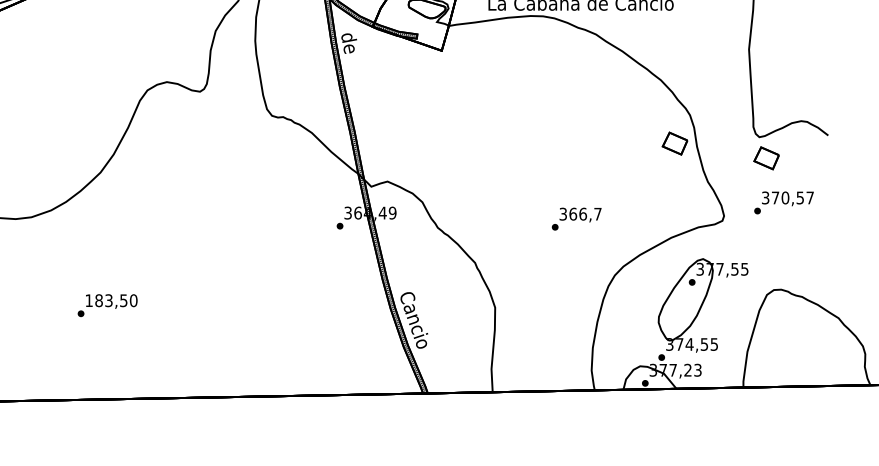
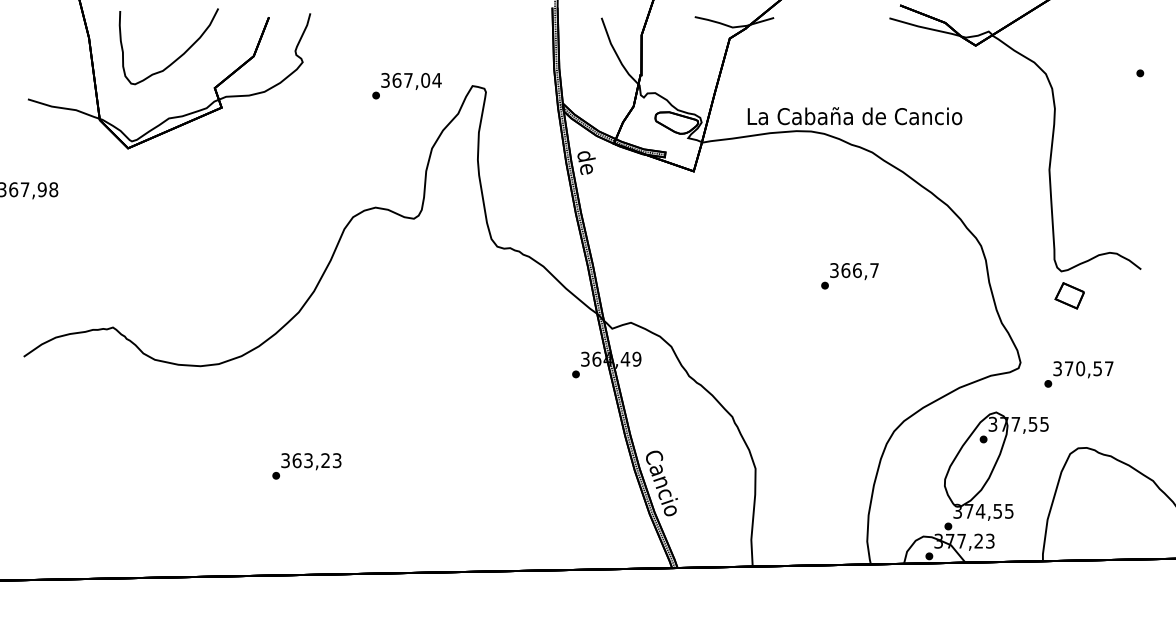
part: (674, 143) -> (963, 278), removed
text: (783, 202) -> (1078, 374), moved
text: (576, 219) -> (849, 276), moved
text: (111, 300) -> (311, 460), 183,50 -> 363,23

